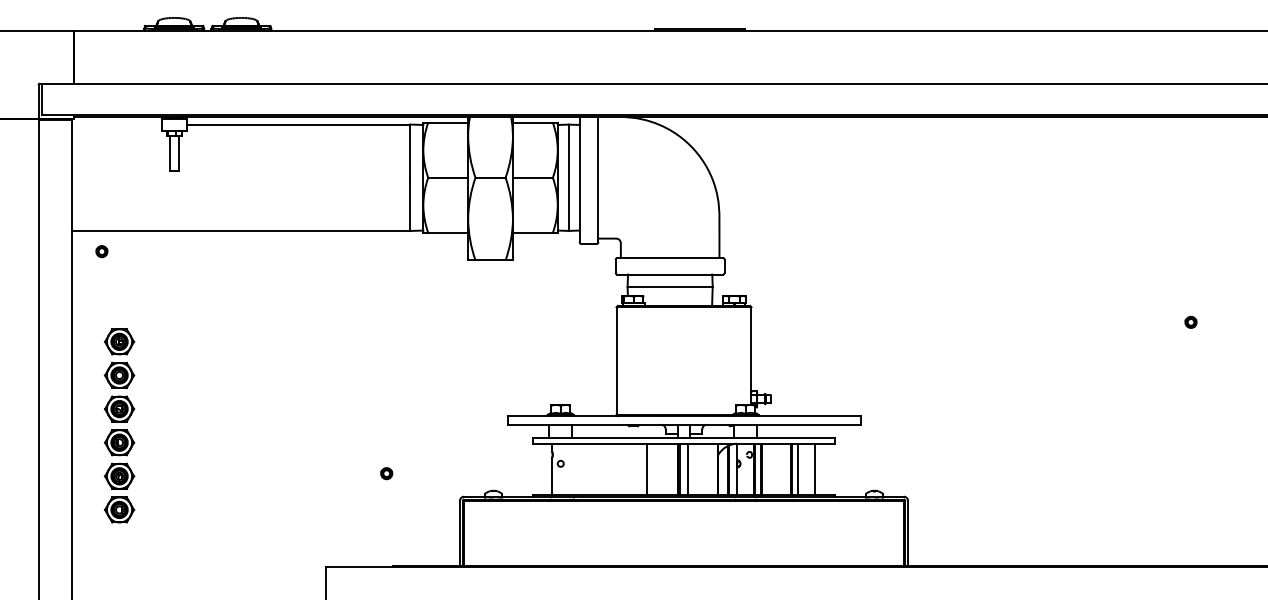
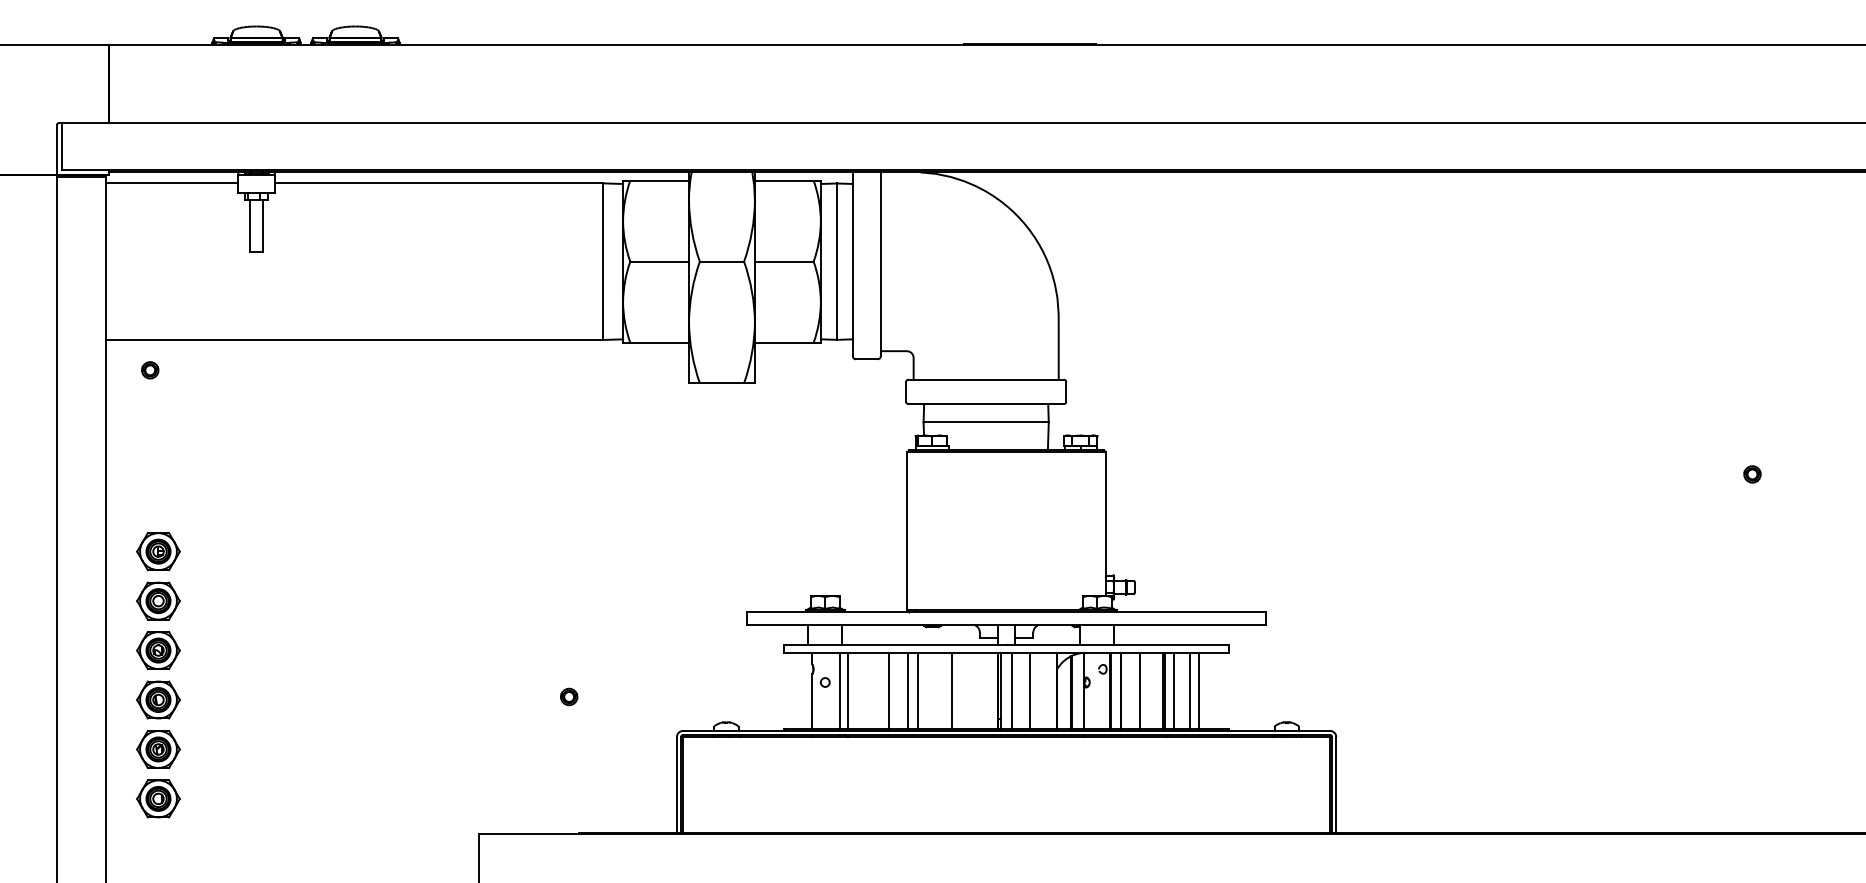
line: (116, 124) -> (171, 183), added
part: (119, 425) -> (158, 674), moved
line: (570, 469) -> (839, 690), added
line: (576, 469) -> (848, 690), added
line: (604, 469) -> (889, 690), added
line: (616, 469) -> (907, 690), added
line: (623, 469) -> (917, 690), added
line: (699, 469) -> (1029, 690), added
line: (774, 469) -> (1139, 690), added
line: (808, 469) -> (1189, 690), added

